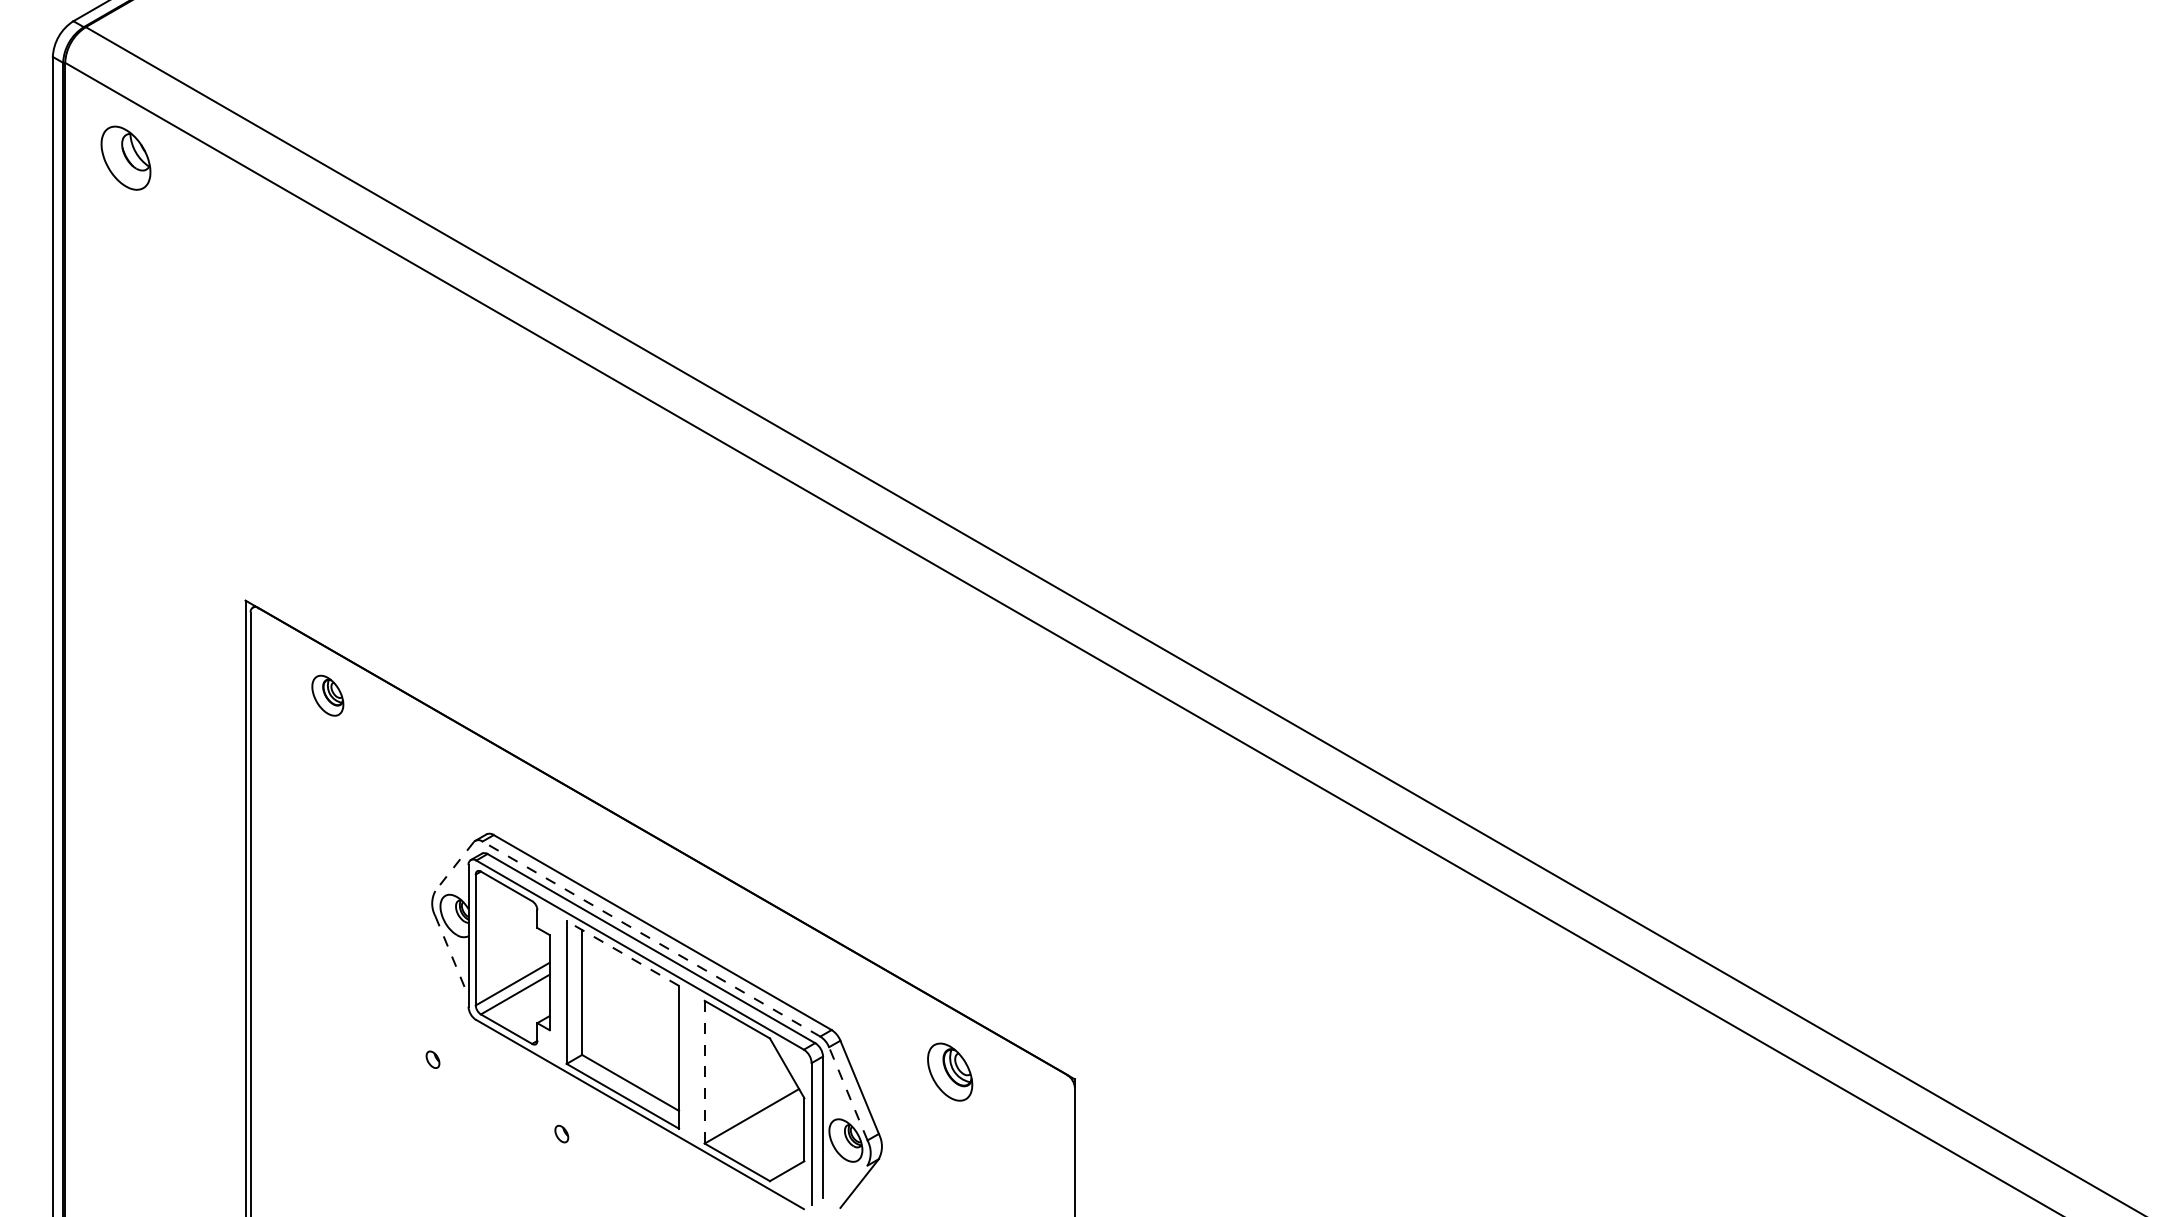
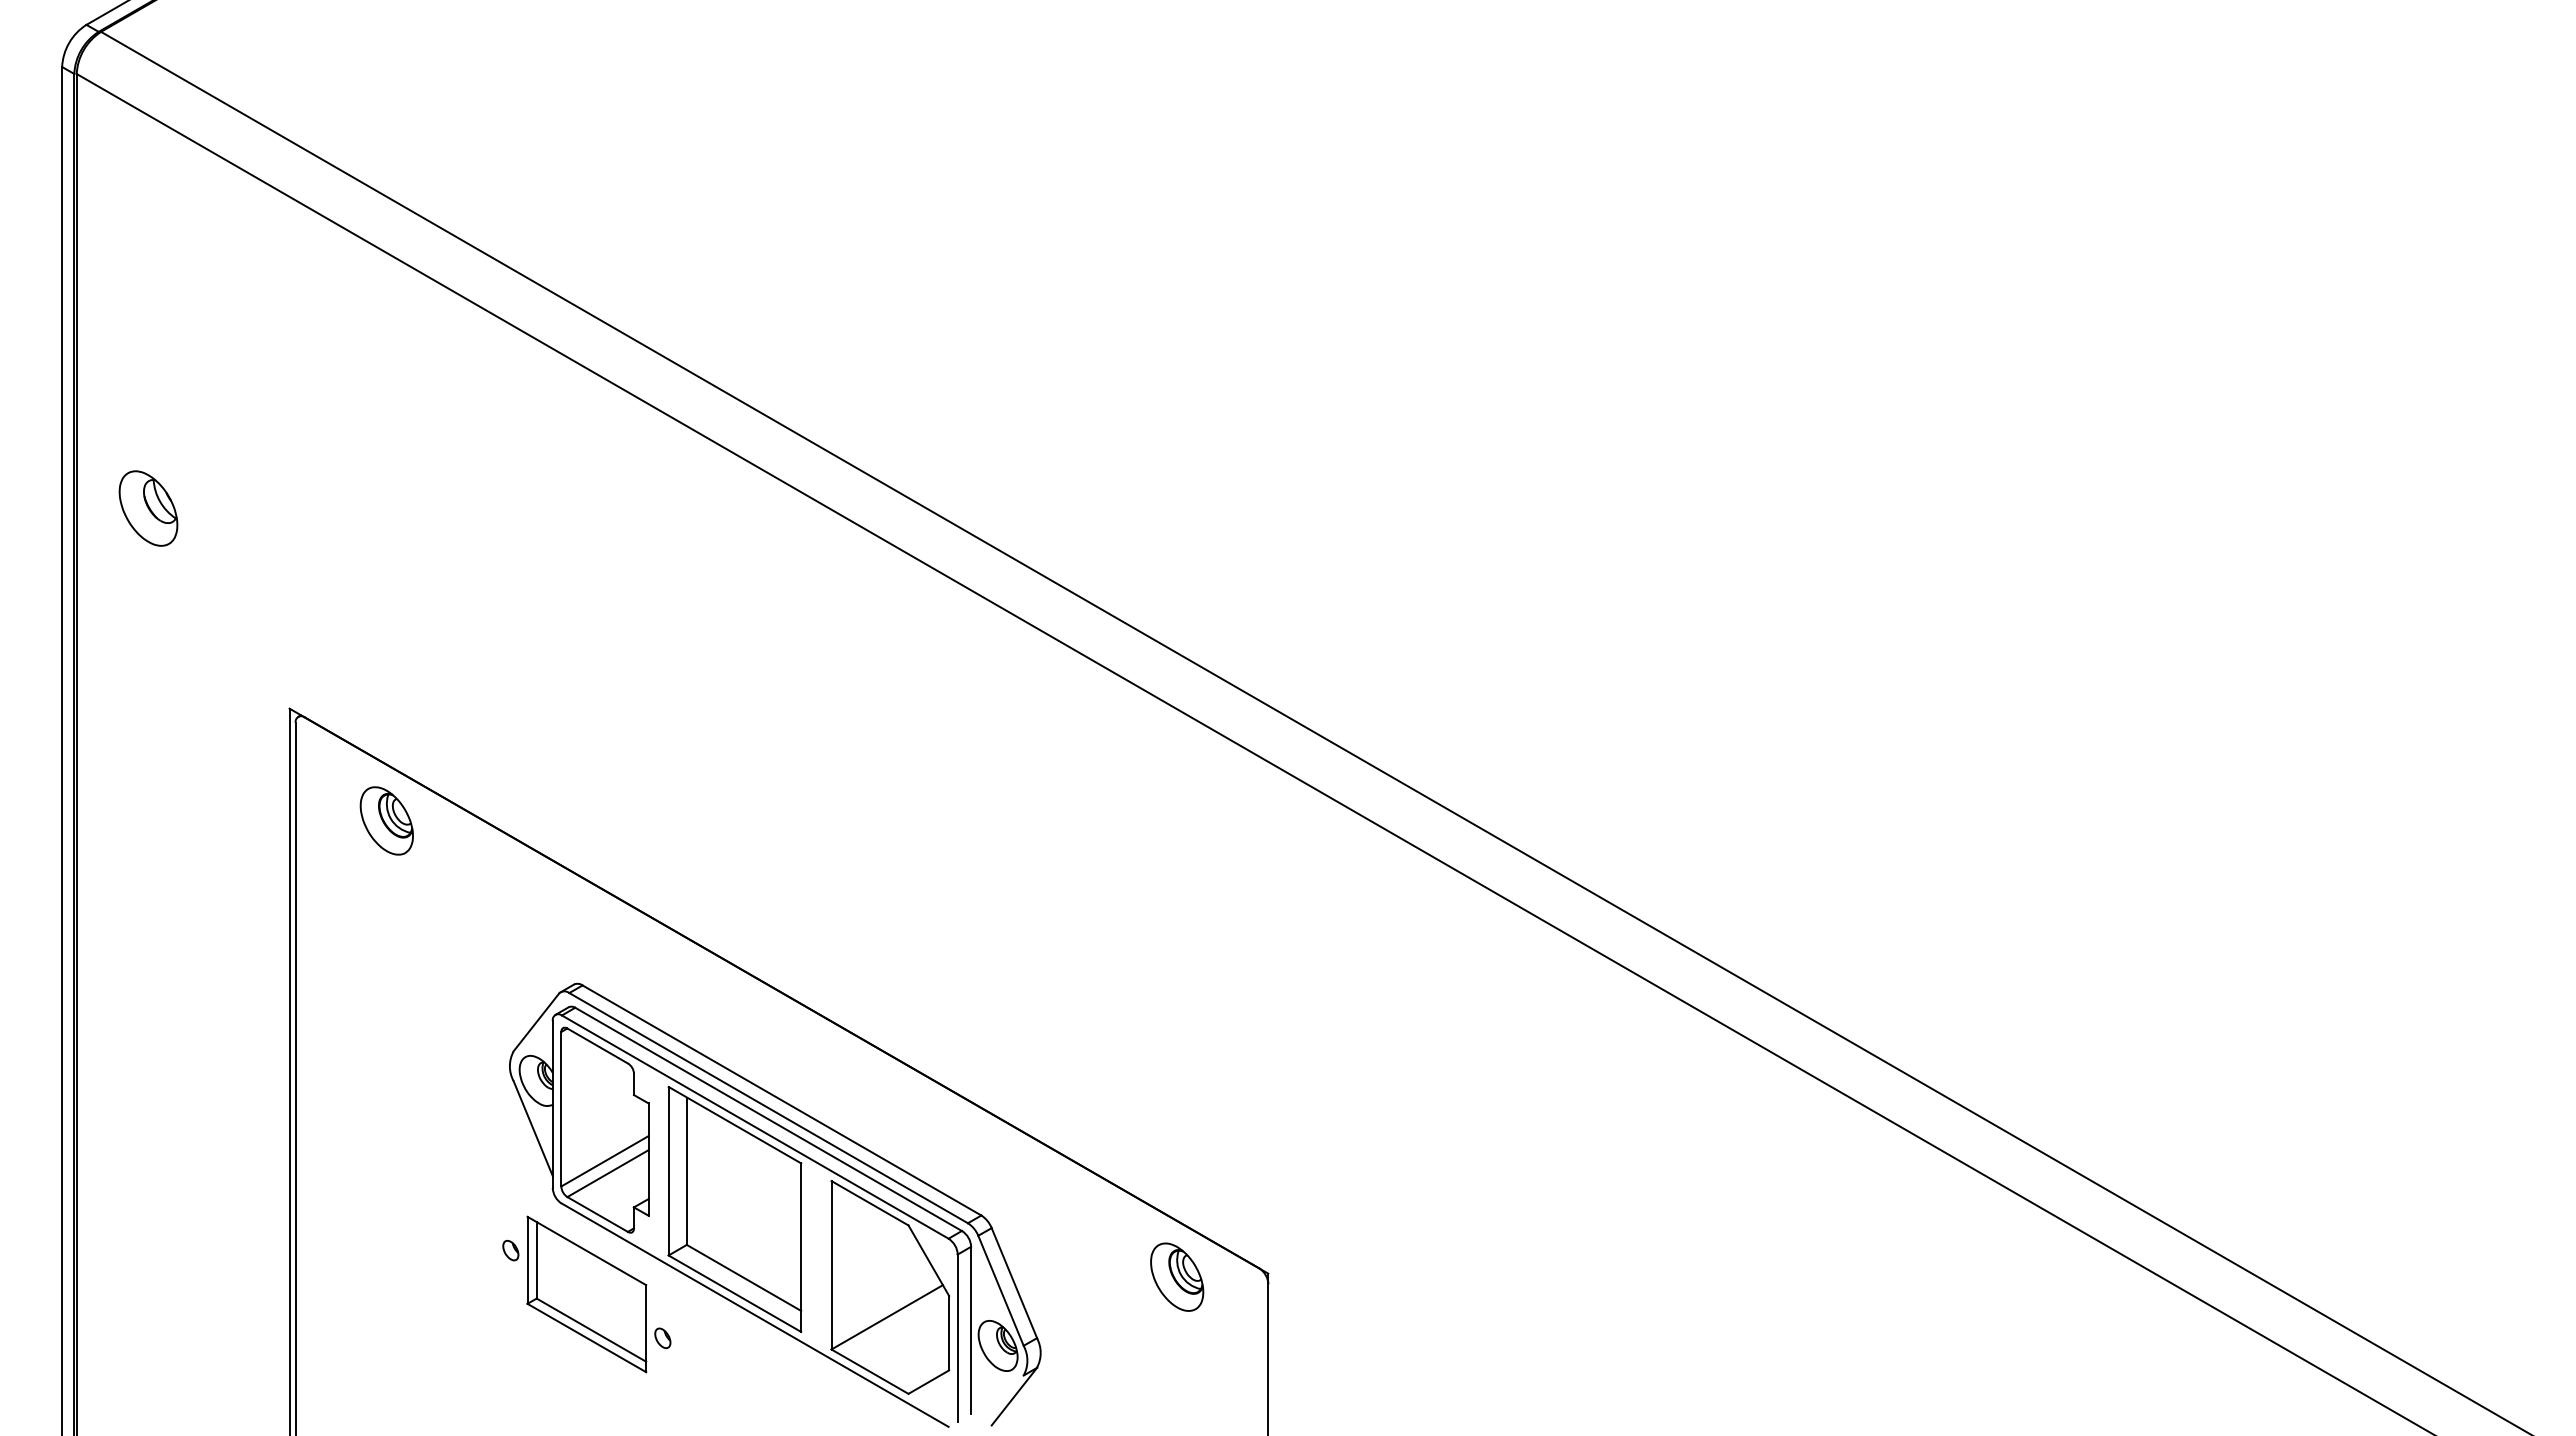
part: (126, 158) -> (148, 508), moved
part: (327, 695) -> (386, 820), size x1.43
line: (454, 866) -> (536, 1022), dashed -> solid
line: (651, 938) -> (768, 1107), dashed -> solid
line: (622, 953) -> (734, 1125), dashed -> solid
line: (452, 957) -> (533, 1129), dashed -> solid
part: (950, 1071) -> (1177, 1276), moved
line: (704, 1072) -> (831, 1265), dashed -> solid
line: (847, 1093) -> (1000, 1290), dashed -> solid
part: (497, 1096) -> (586, 1294), added

